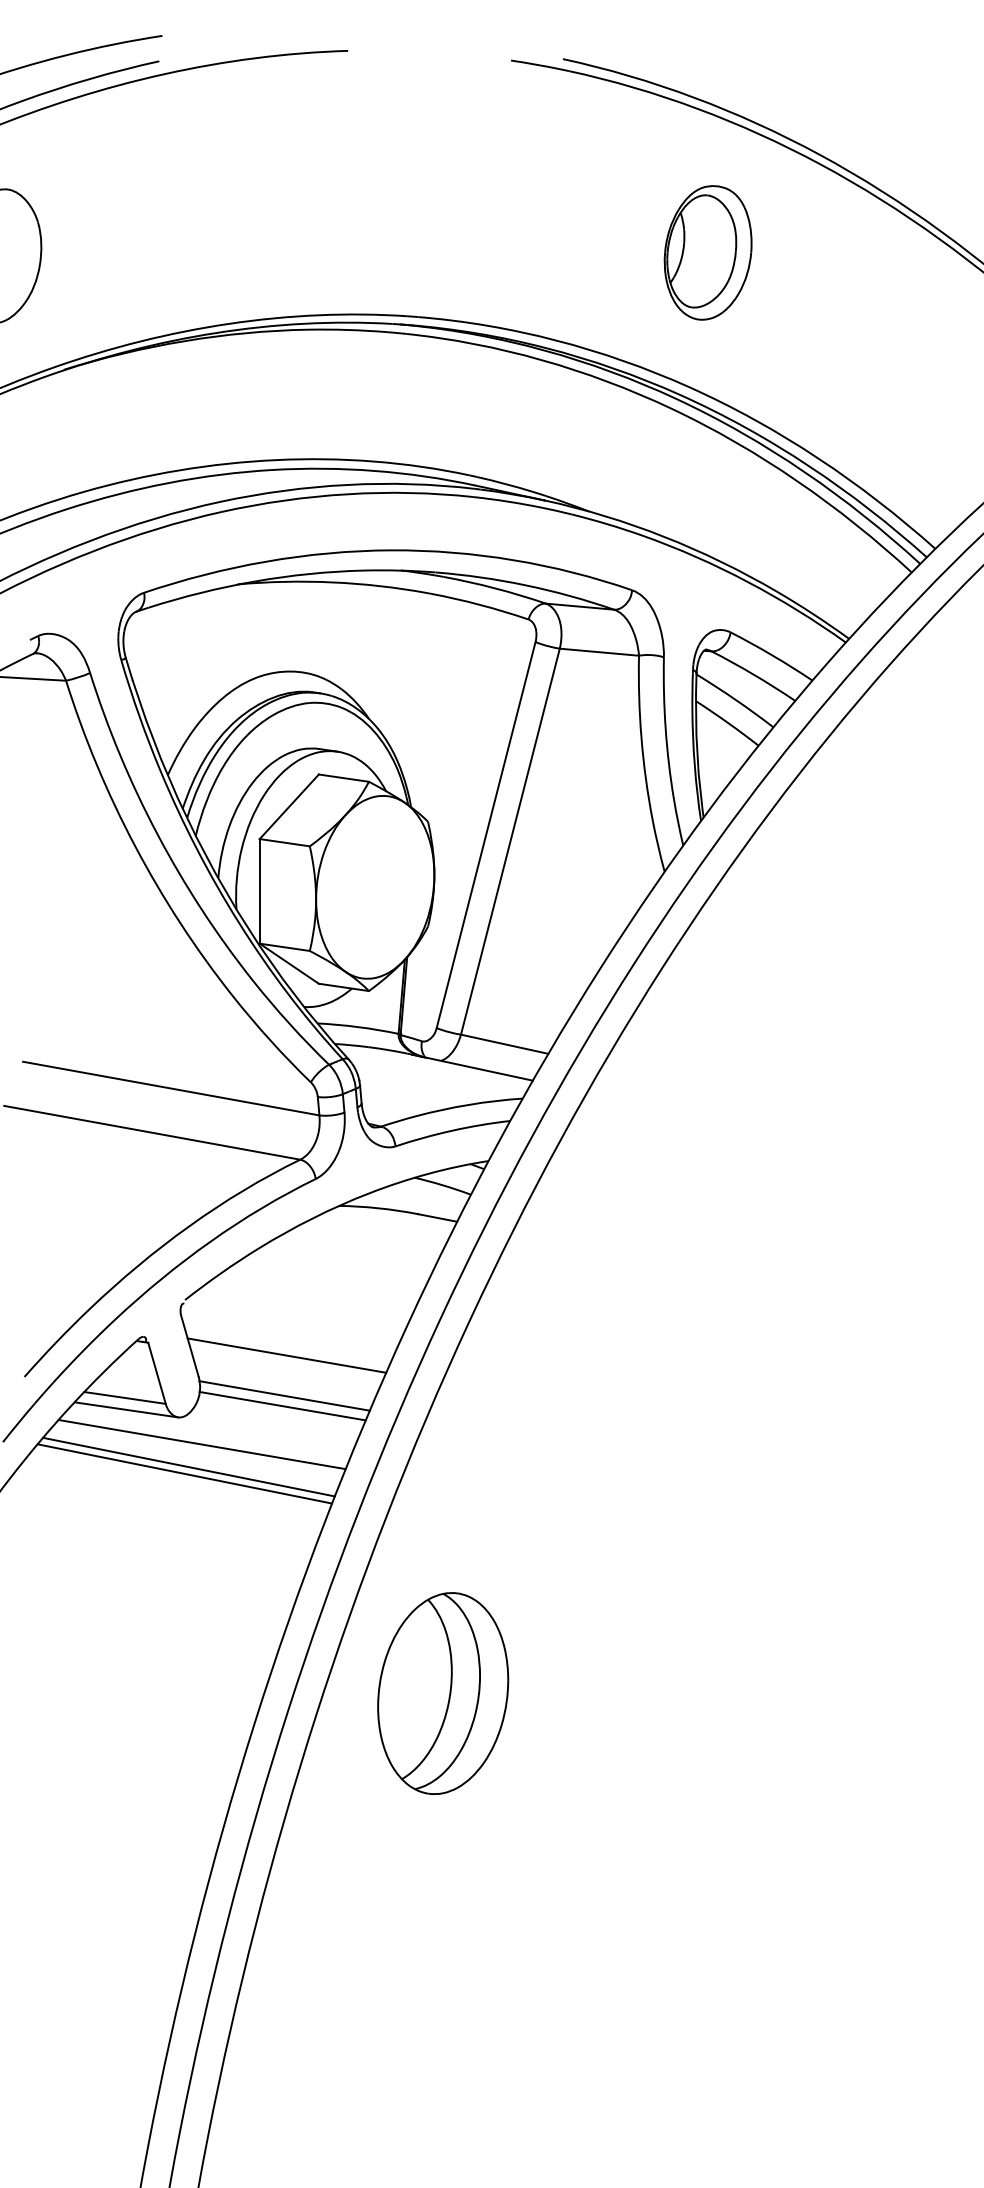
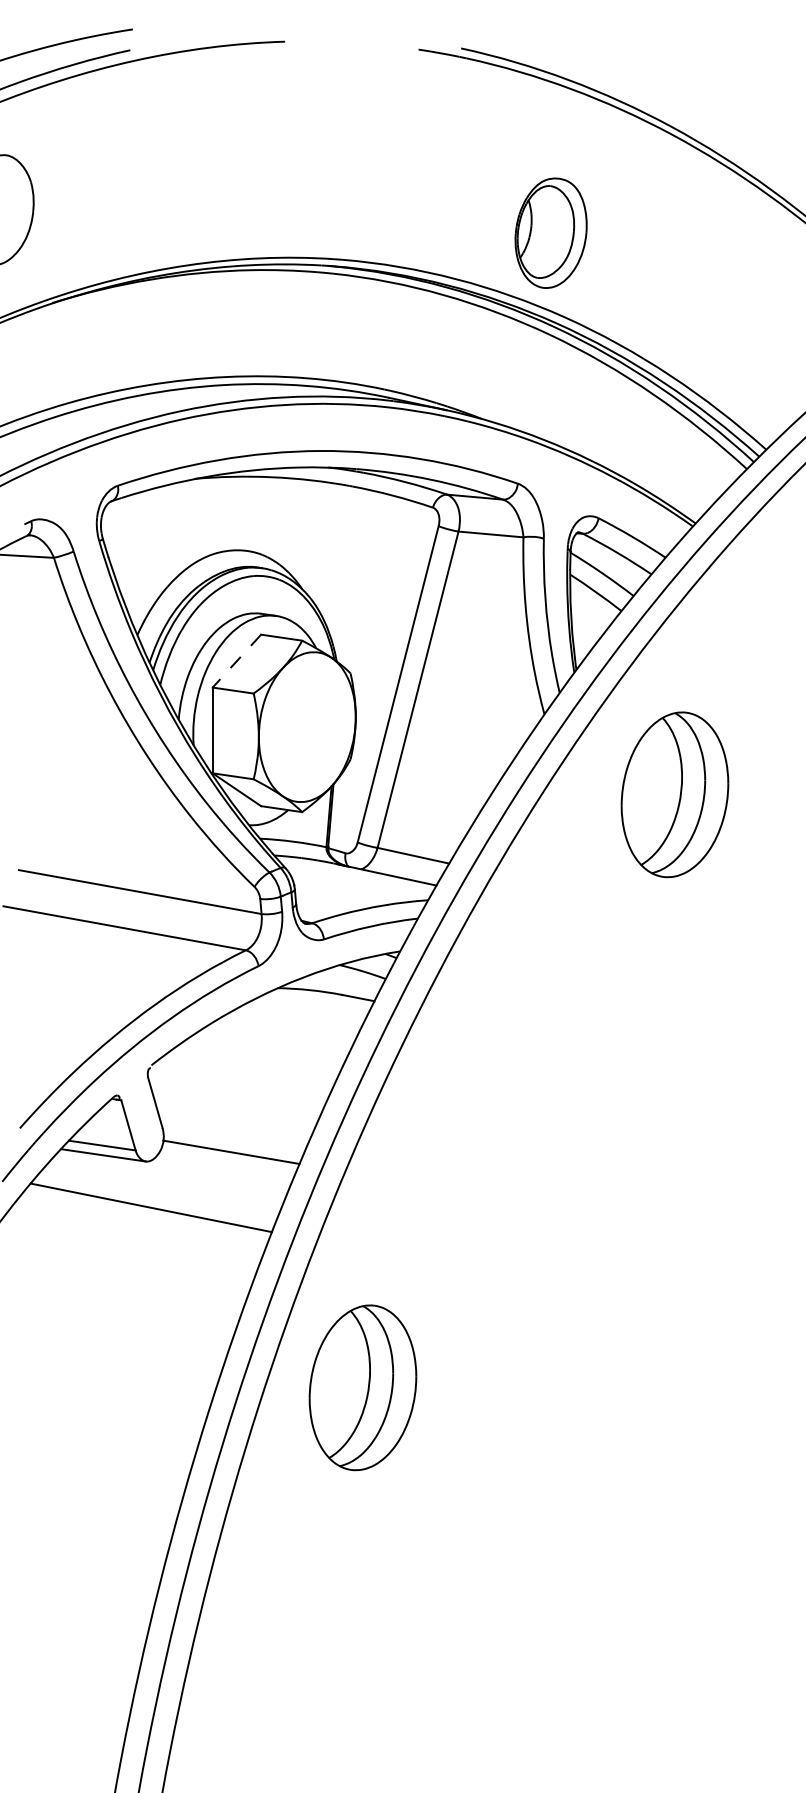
part: (707, 251) -> (550, 232), moved
line: (288, 807) -> (236, 661), solid -> dashed
part: (823, 969) -> (674, 794), added
line: (286, 1355) -> (234, 1110), removed
line: (283, 1395) -> (232, 1143), removed
line: (202, 1444) -> (165, 1183), removed
line: (188, 1467) -> (154, 1202), removed

